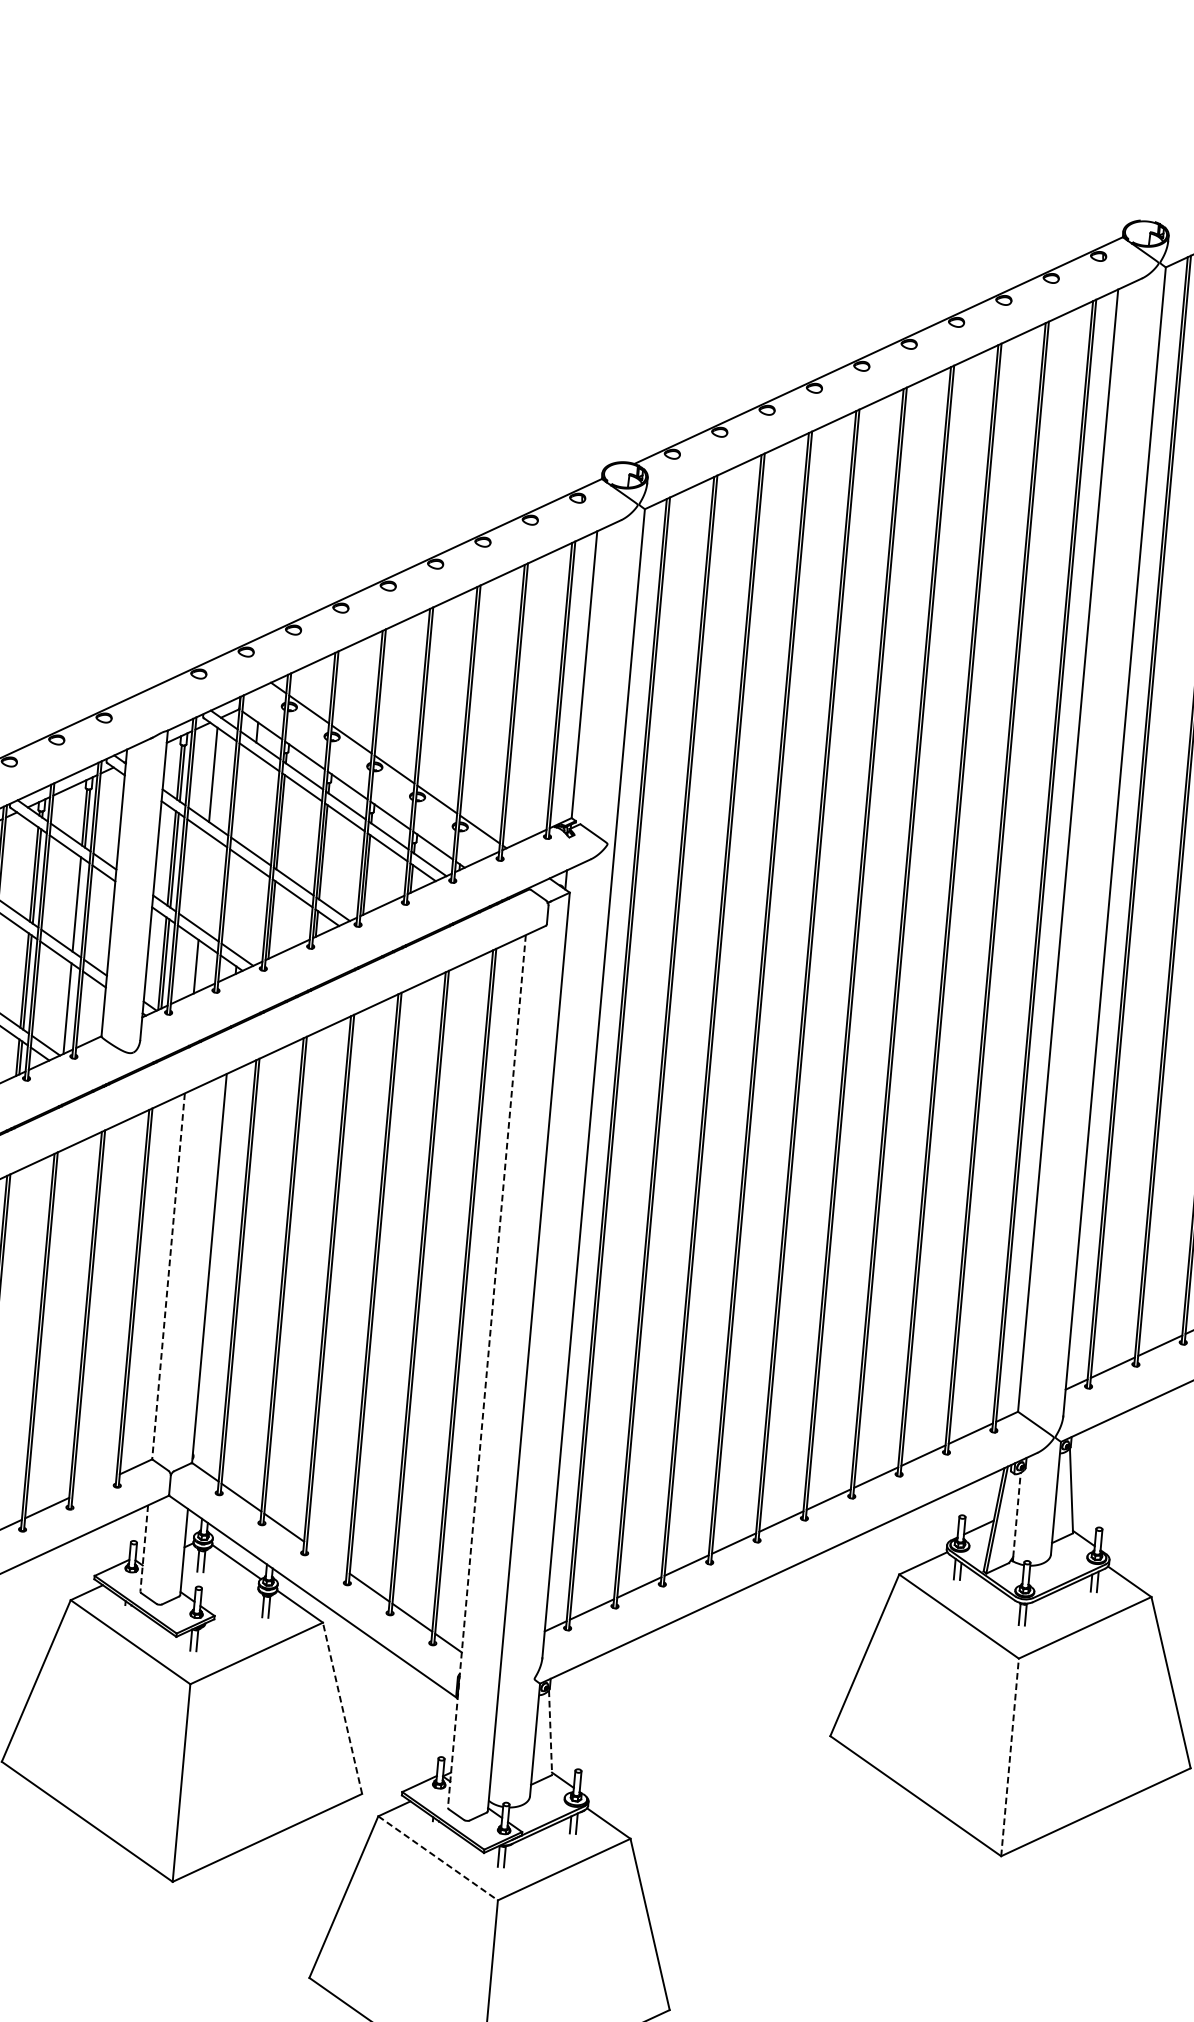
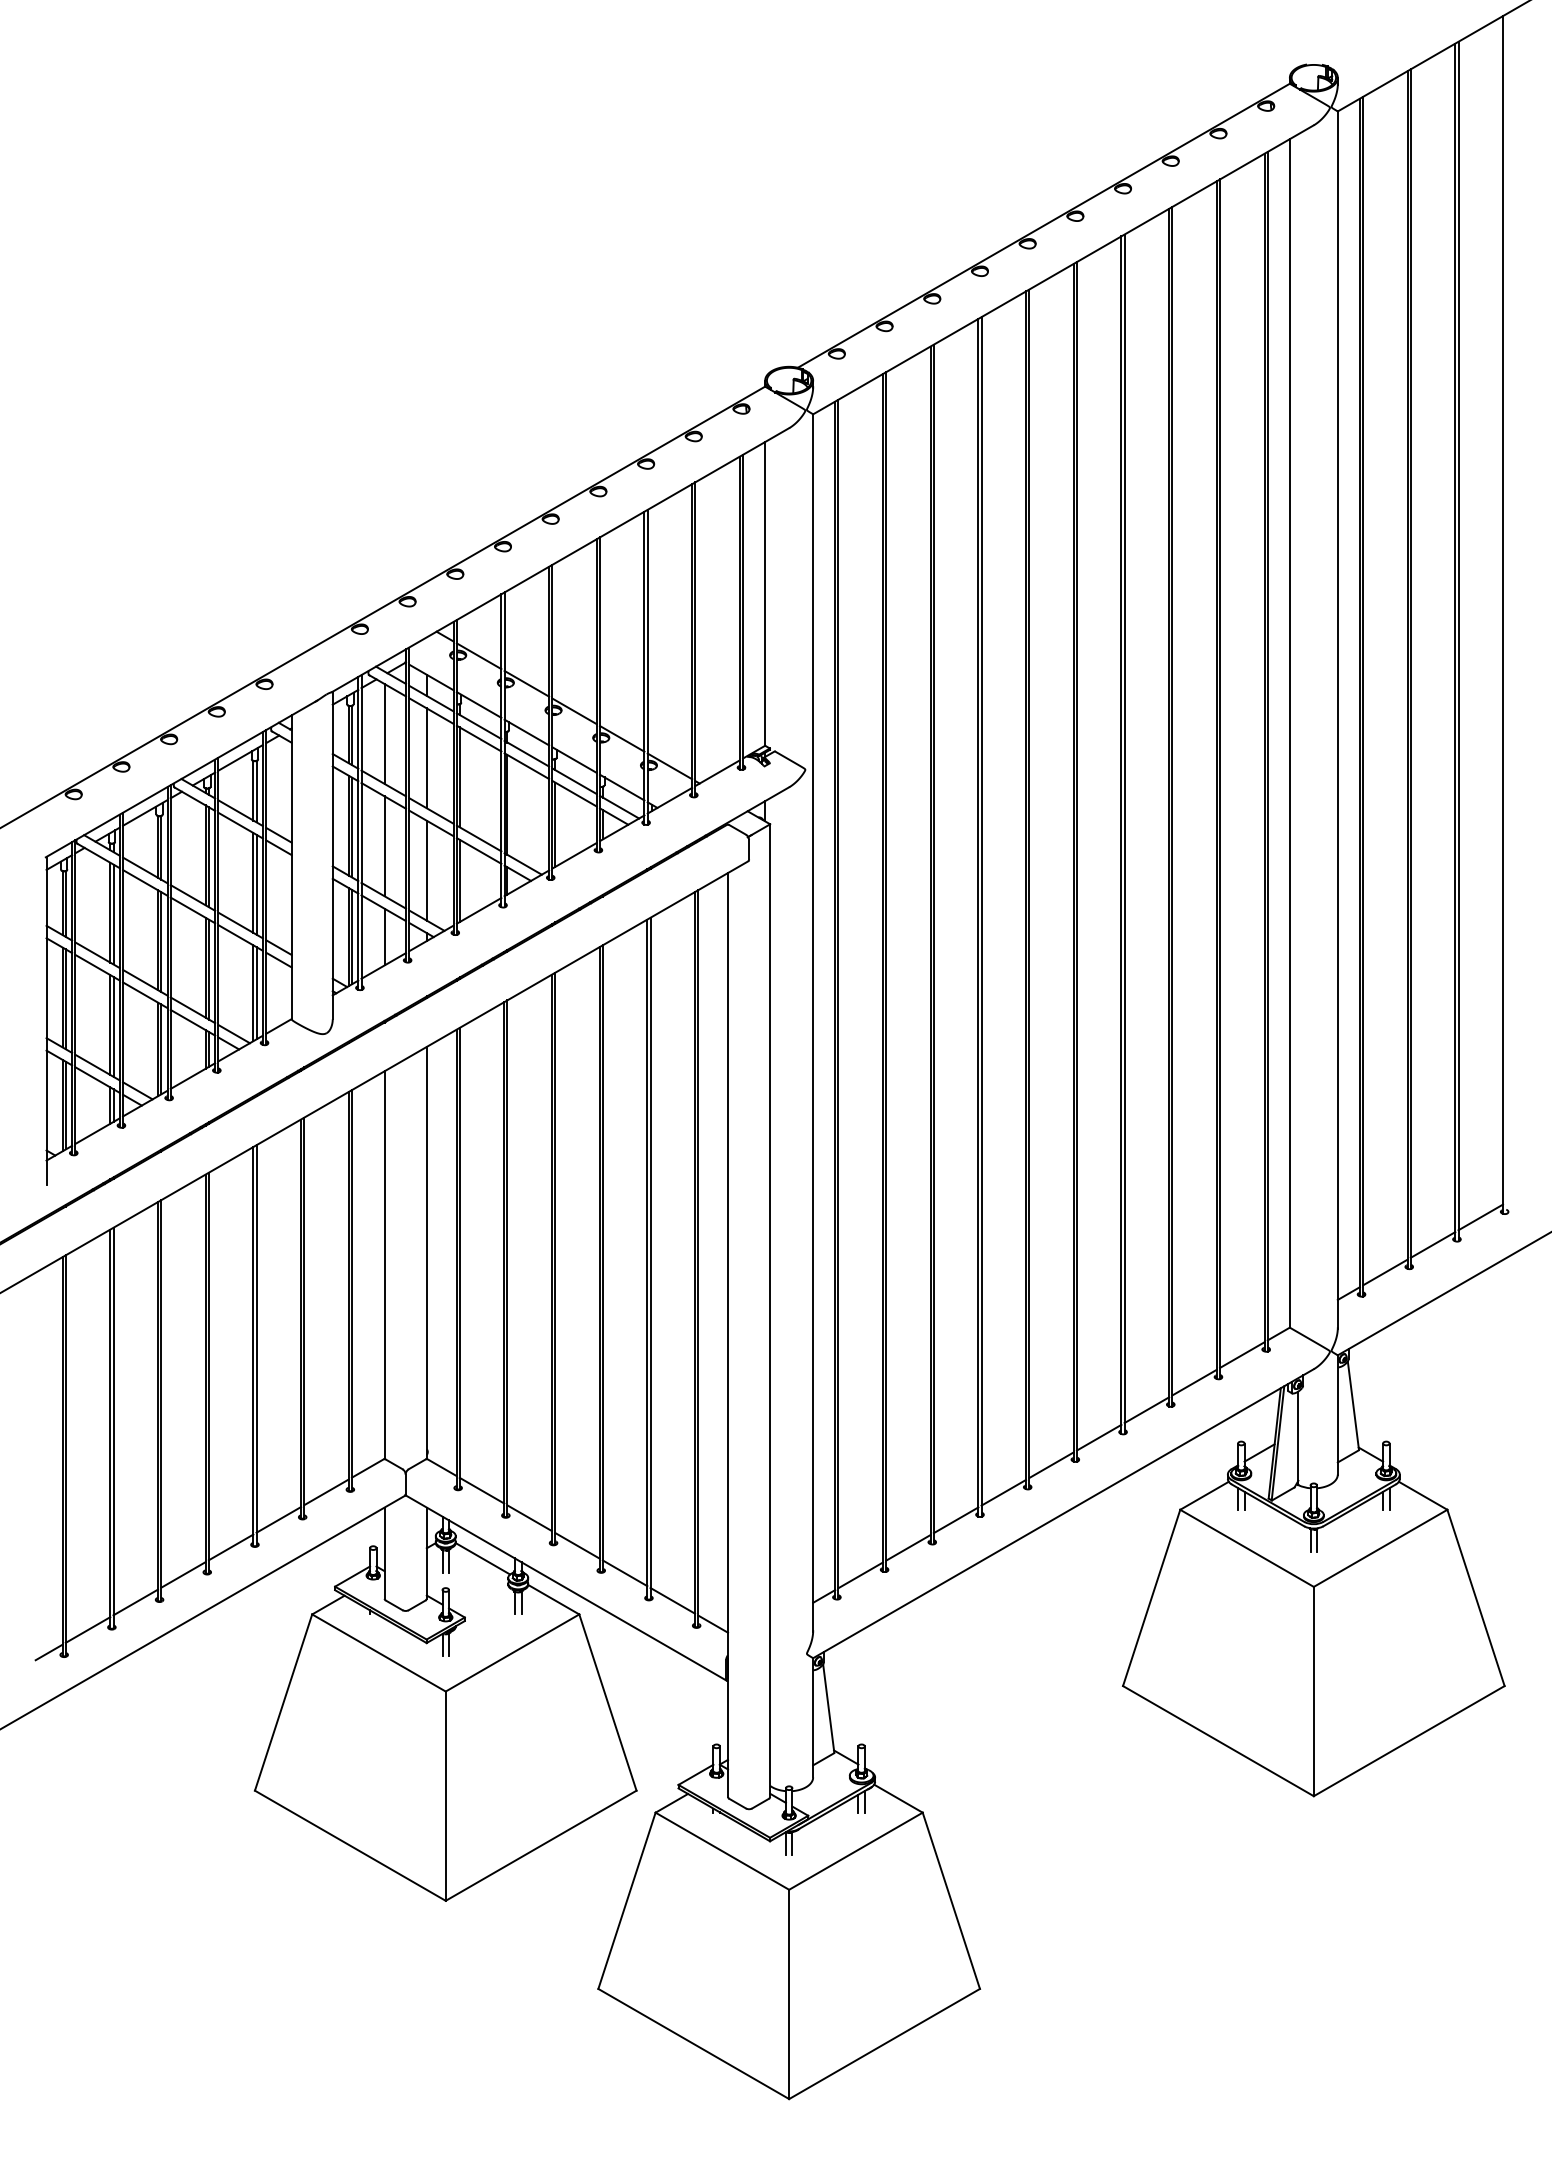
line: (250, 801) -> (426, 758), added
line: (203, 881) -> (384, 846), added
line: (79, 906) -> (256, 884), added
line: (241, 907) -> (426, 870), added
line: (70, 1009) -> (256, 993), added
line: (168, 1276) -> (384, 1265), dashed -> solid
line: (487, 1371) -> (728, 1335), dashed -> solid
line: (94, 1486) -> (326, 1492), added
line: (1017, 1515) -> (1298, 1436), dashed -> solid
line: (144, 1548) -> (384, 1553), dashed -> solid
line: (327, 1557) -> (577, 1545), added
line: (342, 1708) -> (607, 1702), dashed -> solid
line: (550, 1733) -> (828, 1709), dashed -> solid
line: (1009, 1757) -> (1313, 1691), dashed -> solid
line: (438, 1858) -> (722, 1851), dashed -> solid

